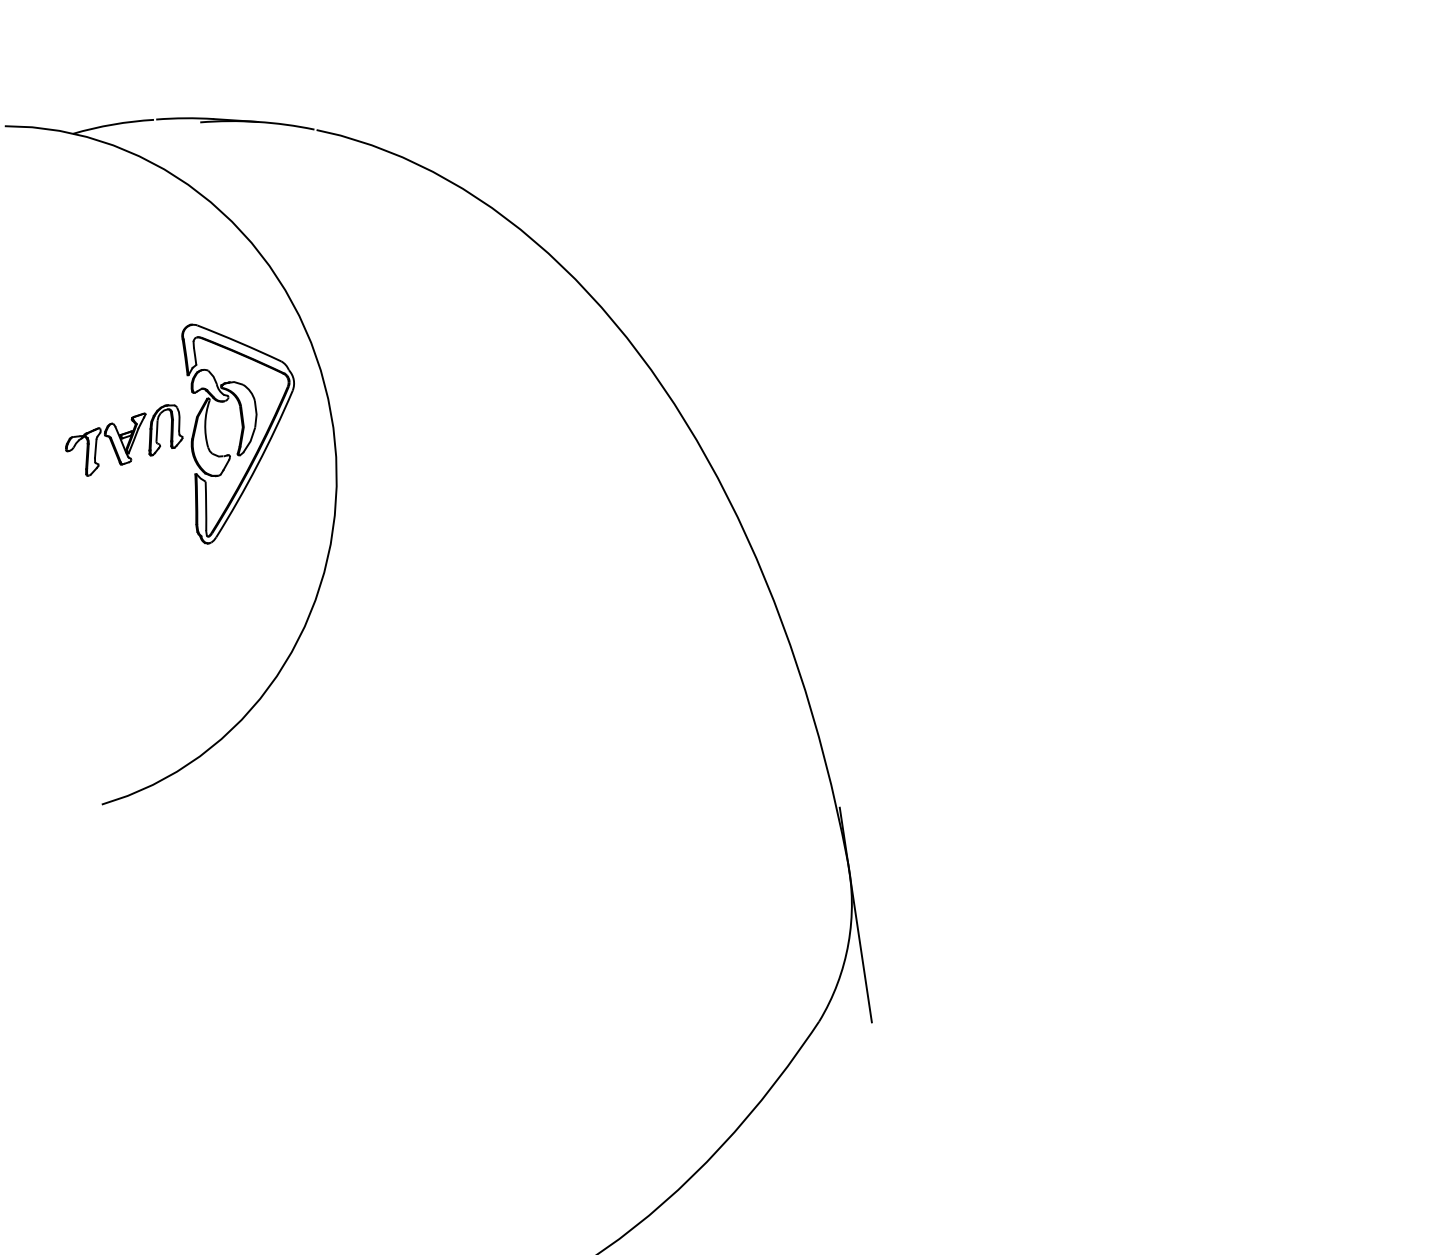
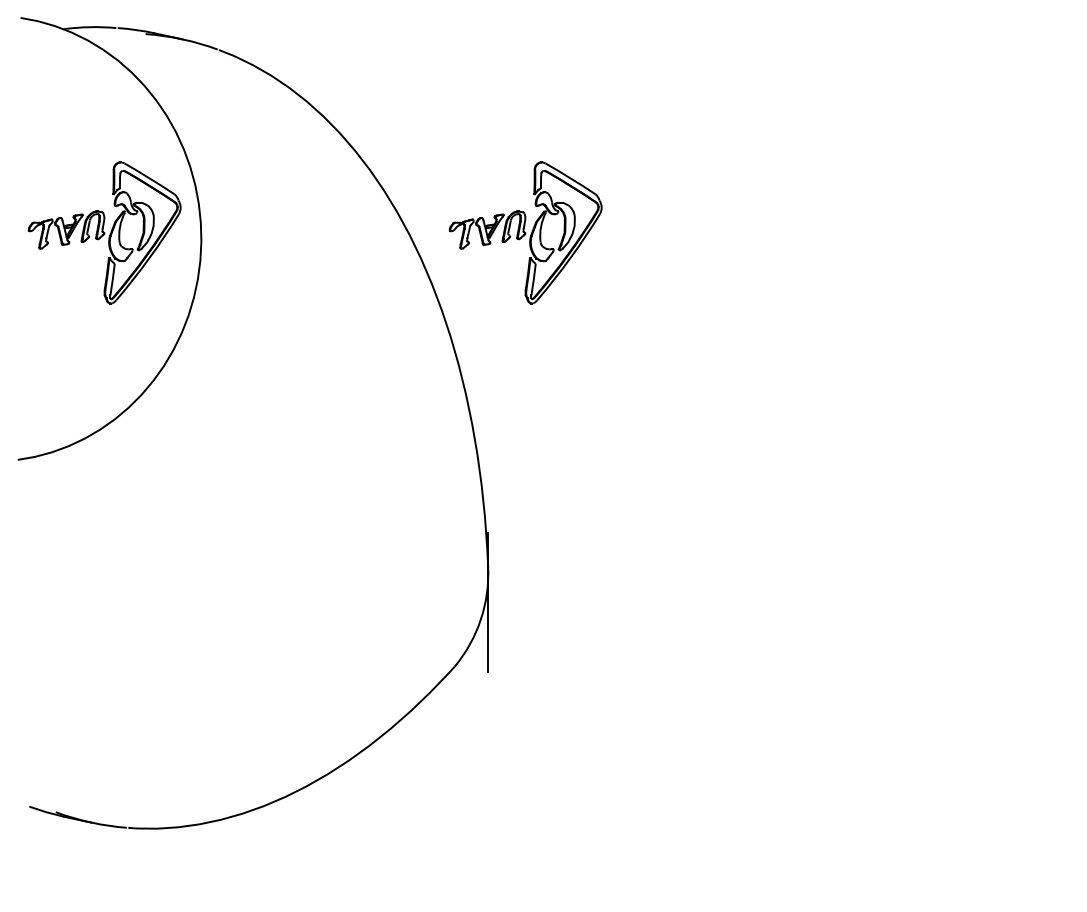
part: (828, 339) -> (525, 232), added

